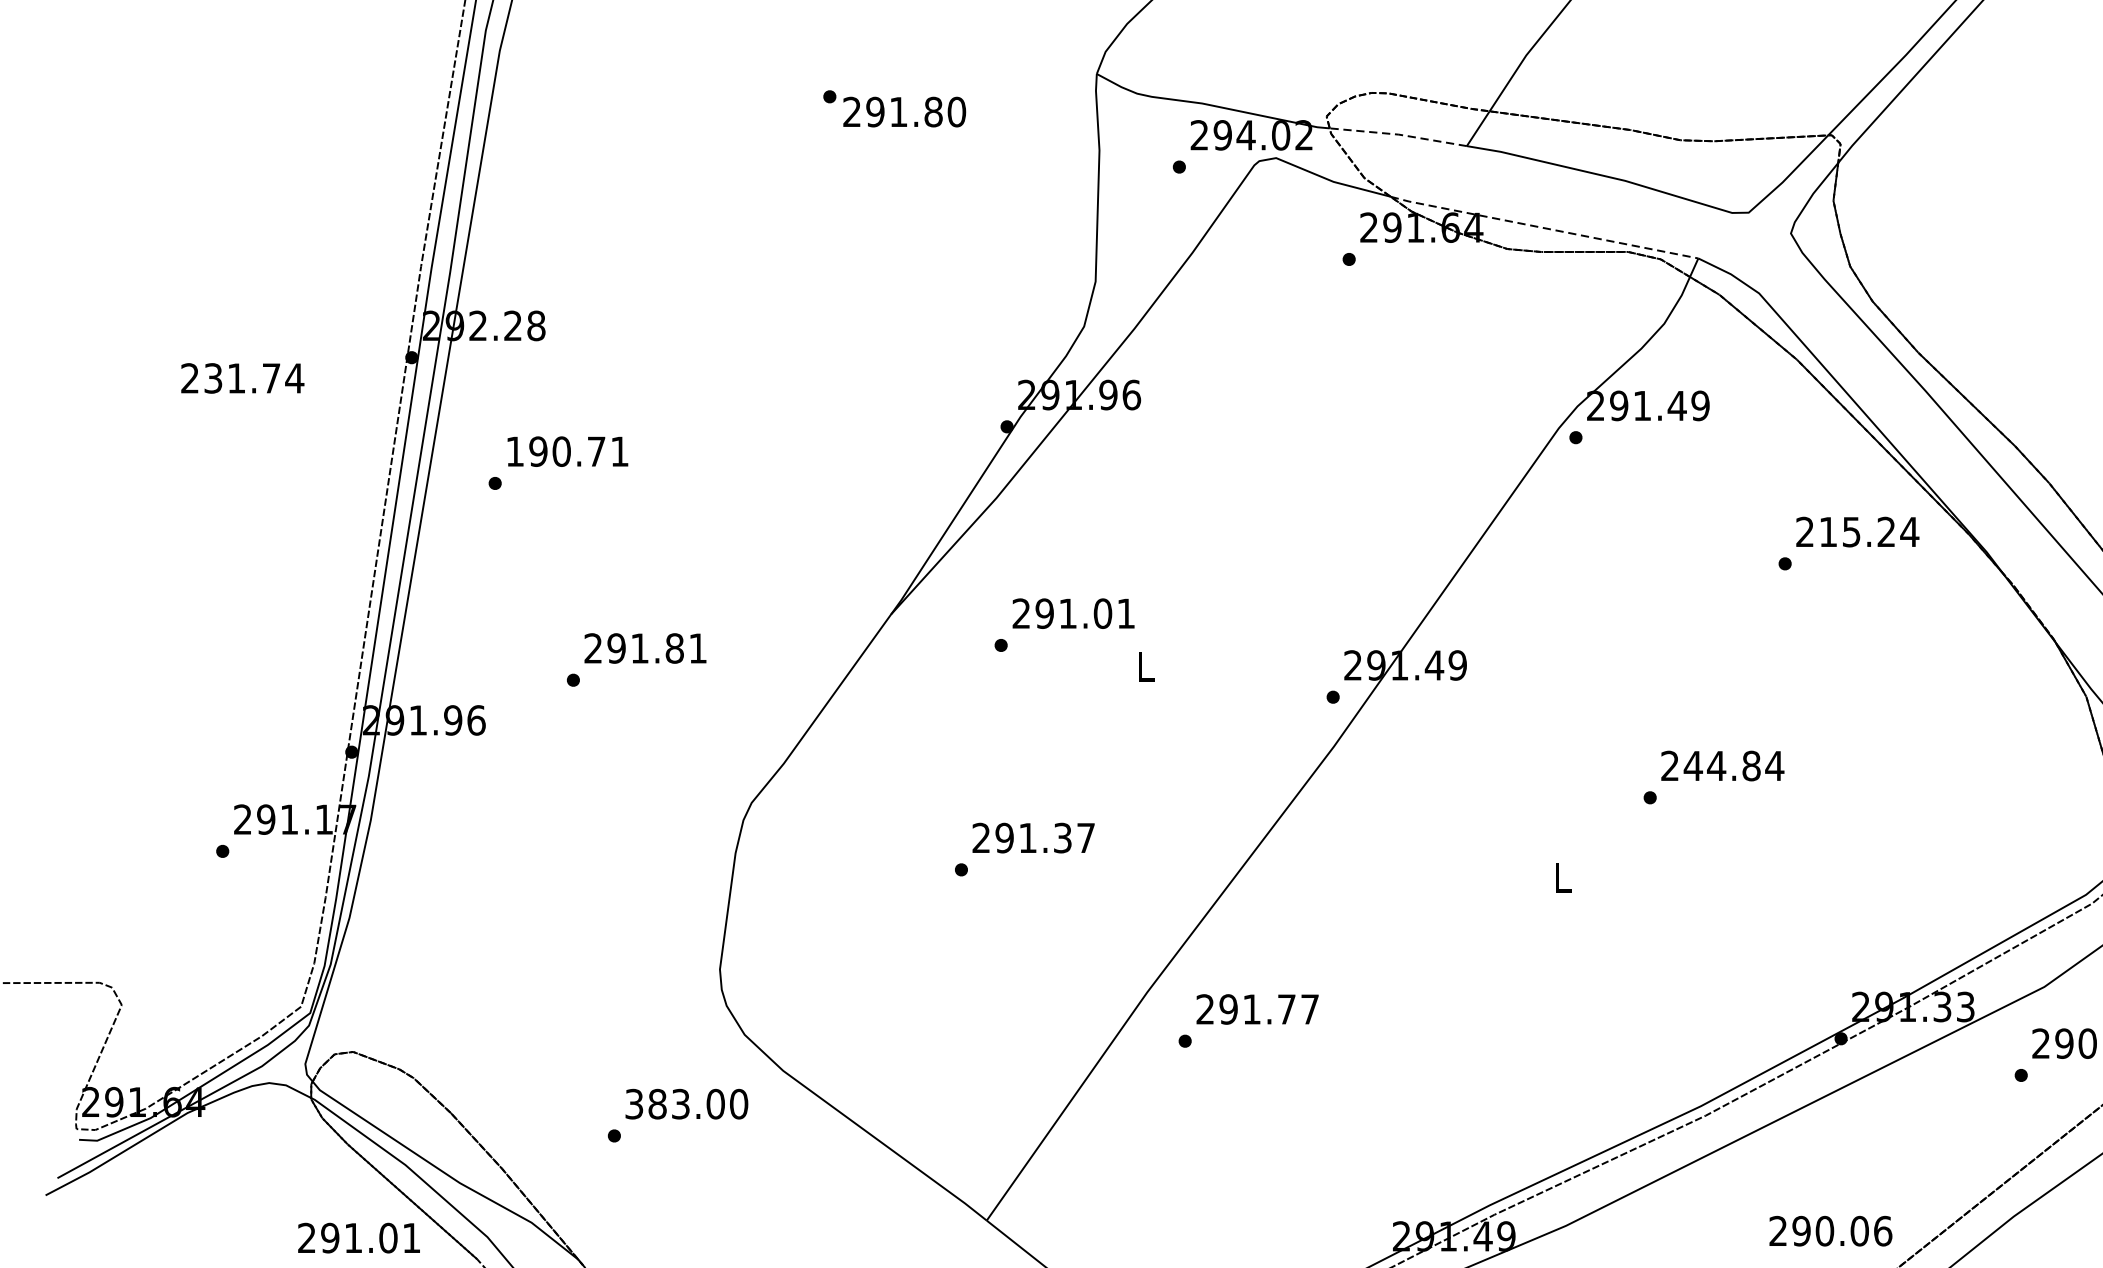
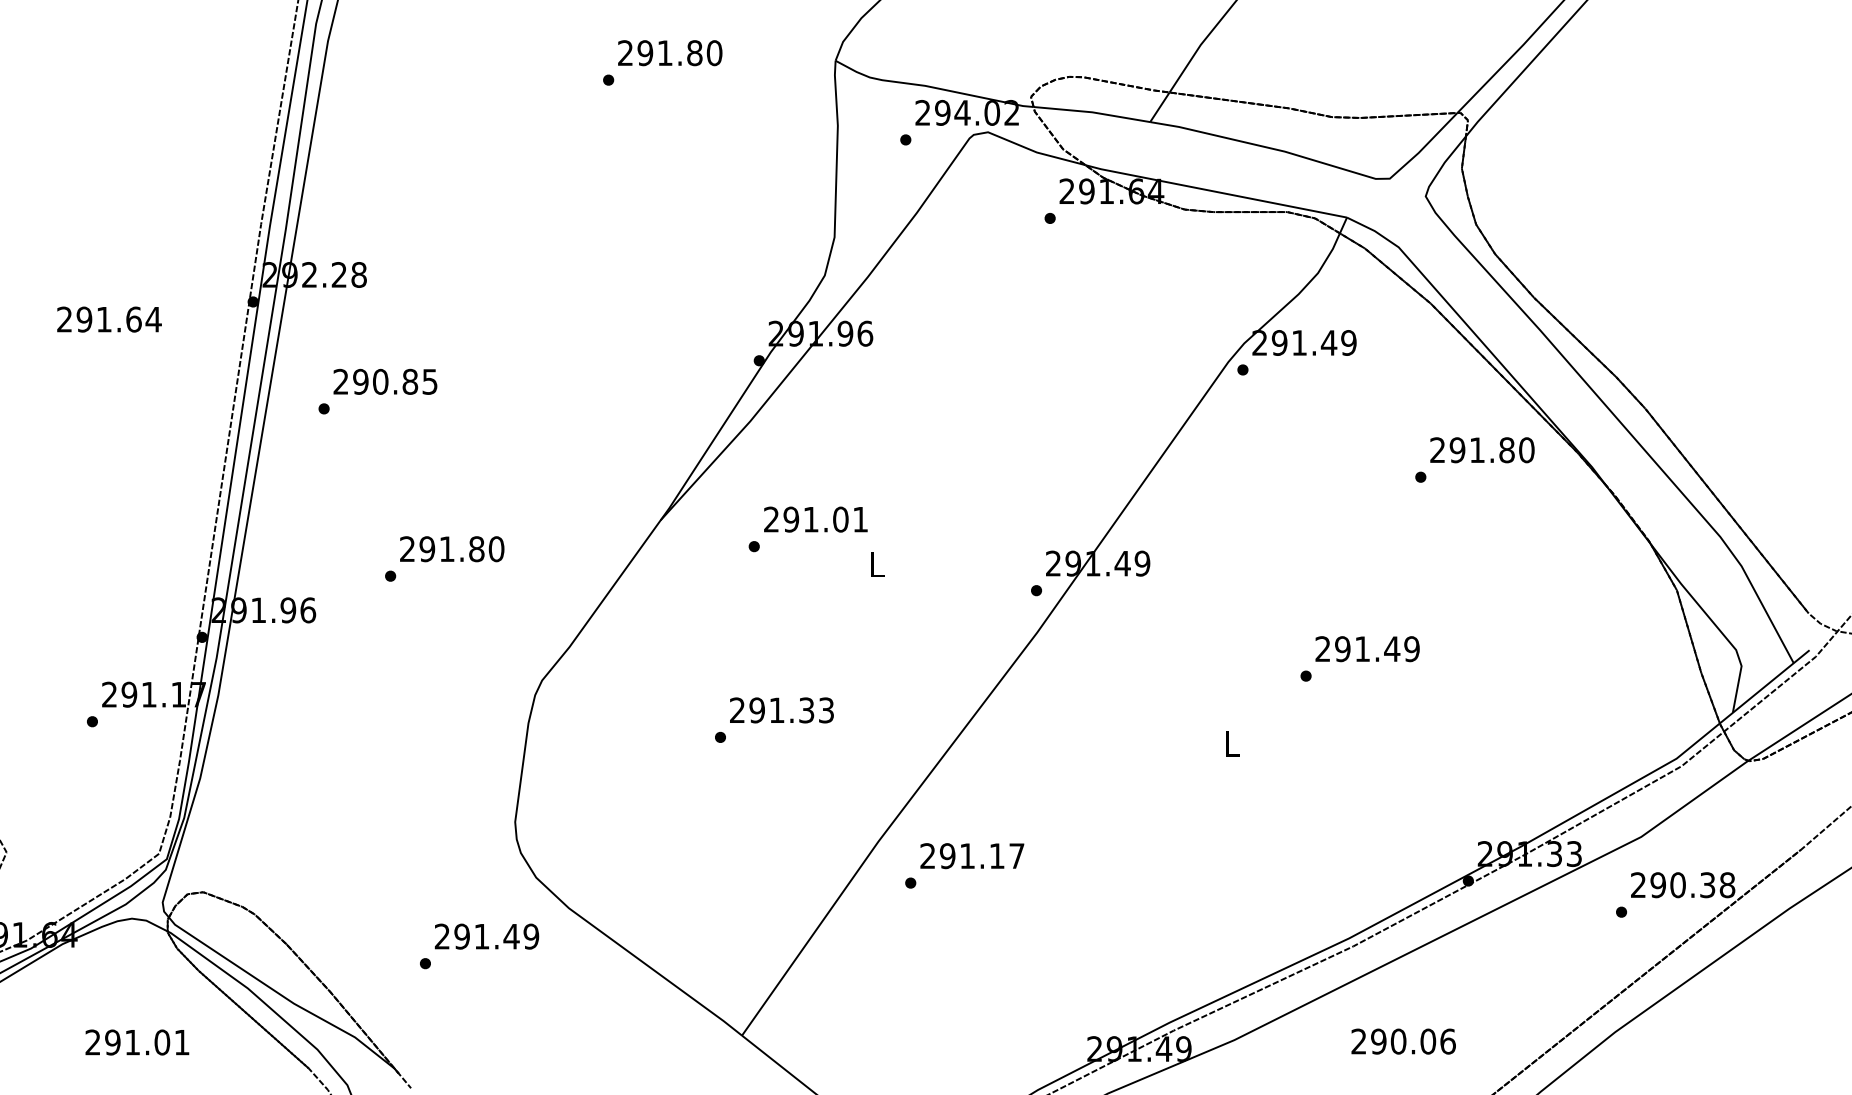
text: (904, 112) -> (670, 53), moved
line: (1398, 134) -> (1092, 112), dashed -> solid
line: (1543, 227) -> (1215, 191), dashed -> solid
text: (241, 378) -> (108, 319), 231.74 -> 291.64
text: (567, 451) -> (385, 381), 190.71 -> 290.85
text: (1868, 532) -> (1491, 450), 215.24 -> 291.80
text: (697, 648) -> (496, 549), 291.81 -> 291.80
text: (1734, 766) -> (1377, 649), 244.84 -> 291.49
text: (1086, 838) -> (826, 710), 291.37 -> 291.33
text: (1286, 1008) -> (996, 855), 291.77 -> 291.17
text: (686, 1104) -> (486, 936), 383.00 -> 291.49
text: (1830, 1231) -> (1403, 1041), moved
text: (359, 1238) -> (137, 1042), moved

